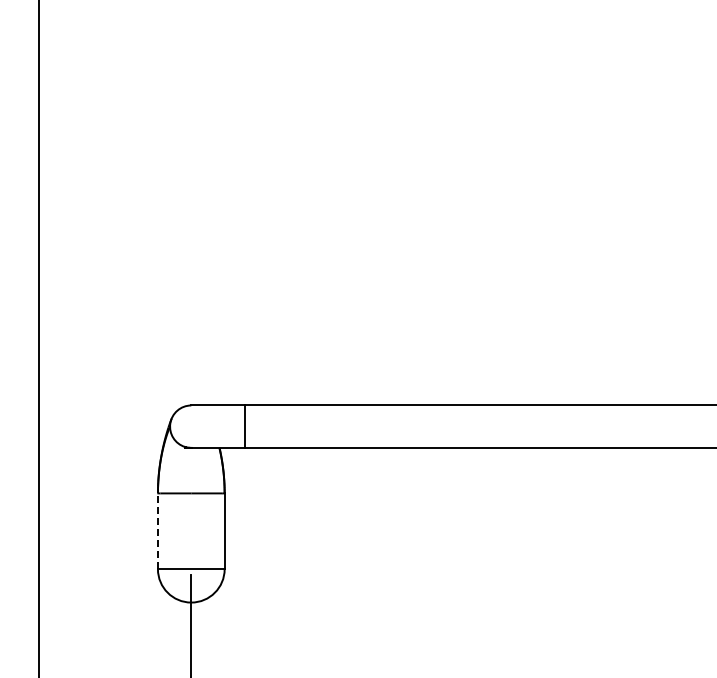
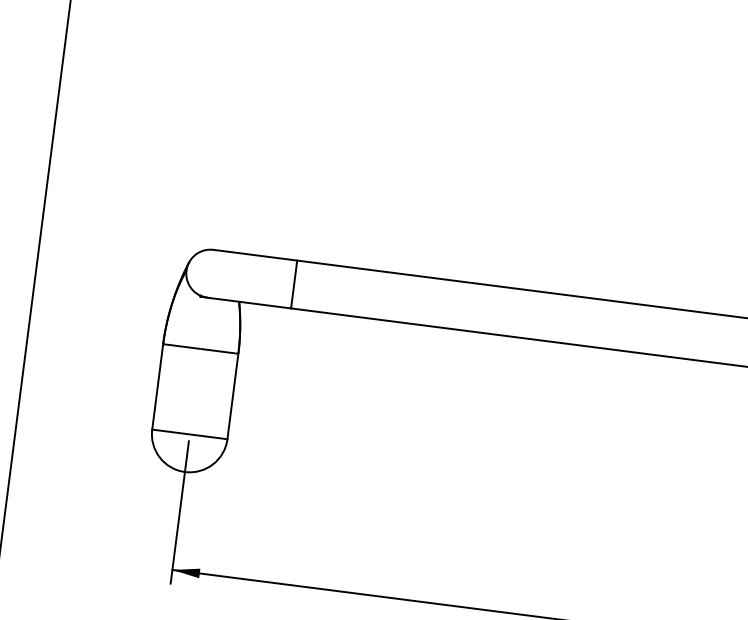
line: (244, 426) -> (294, 284), moved
line: (157, 531) -> (157, 387), dashed -> solid

